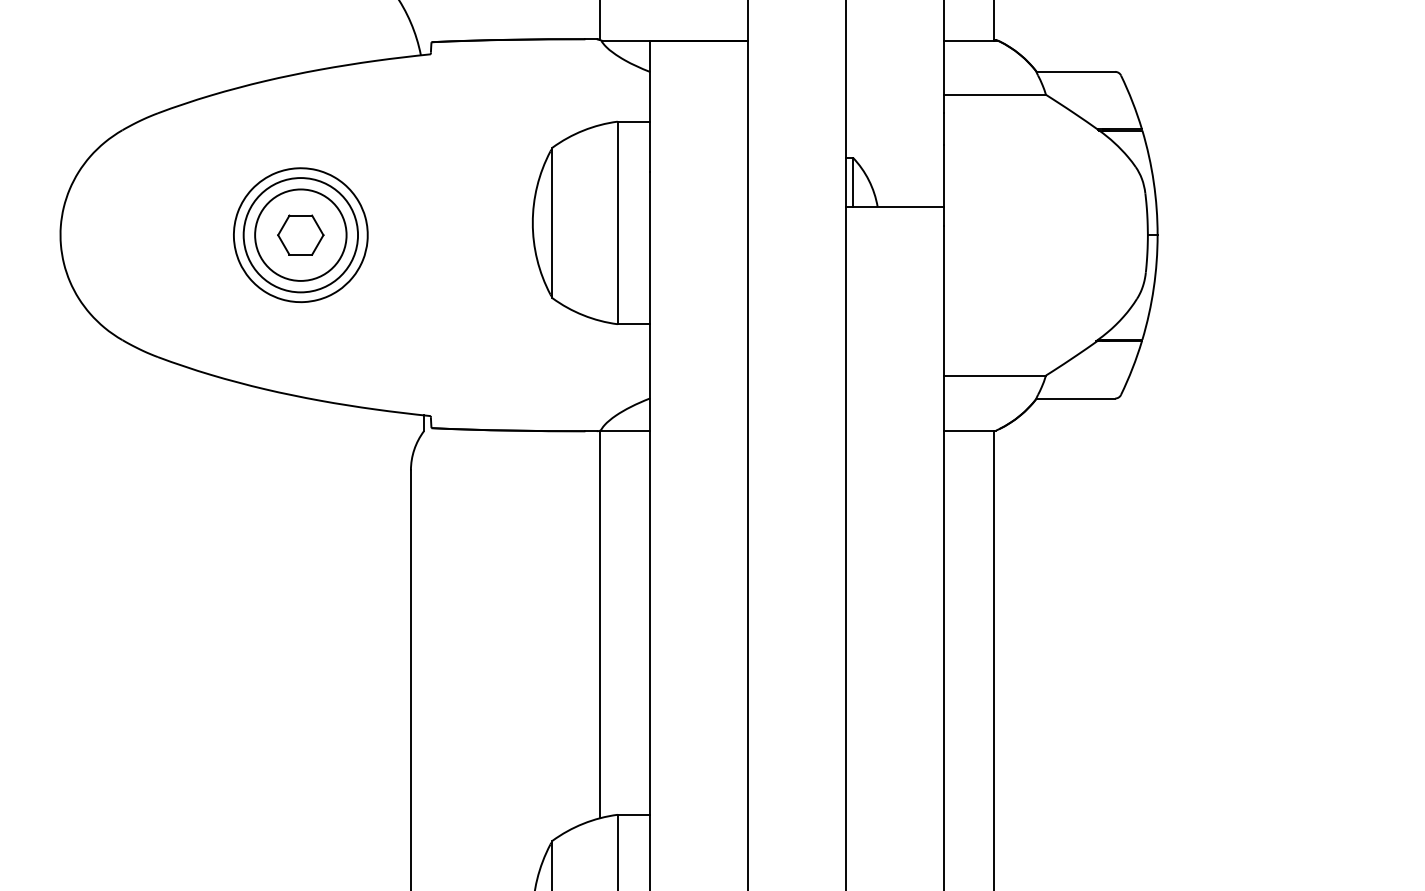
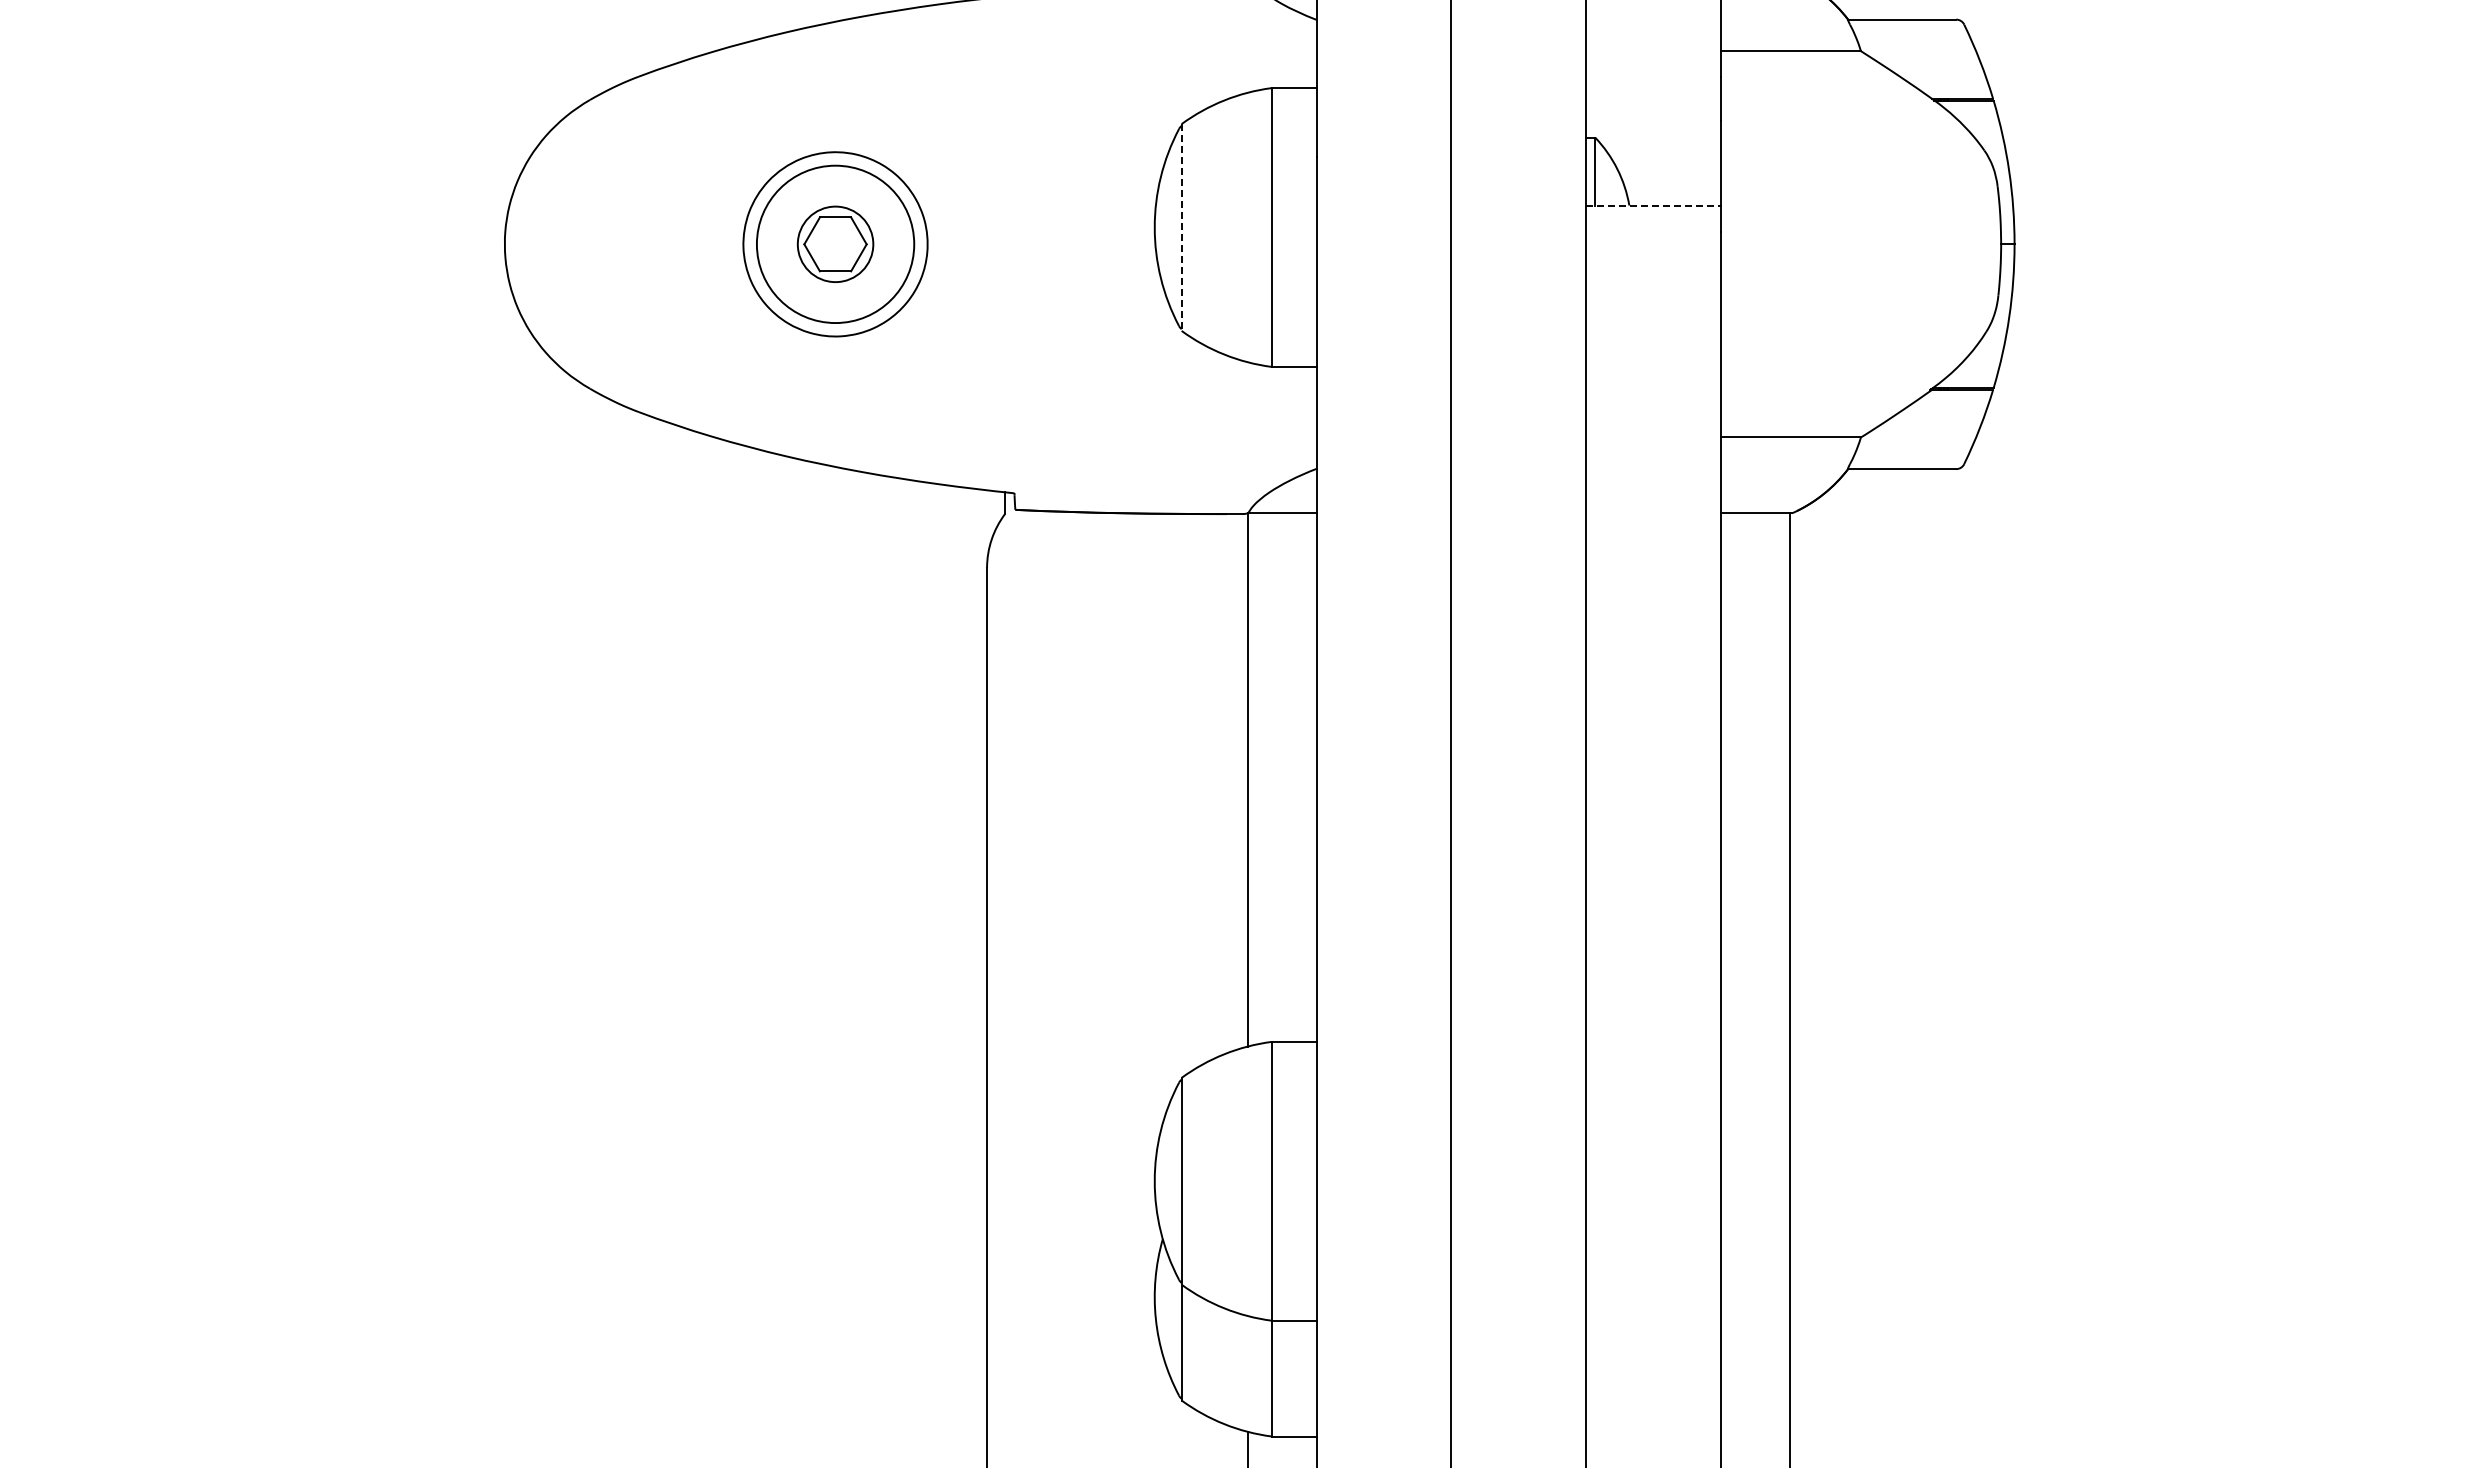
line: (895, 206) -> (1654, 205), solid -> dashed
line: (552, 223) -> (1181, 228), solid -> dashed
circle: (300, 235) -> (835, 244), size x0.6

